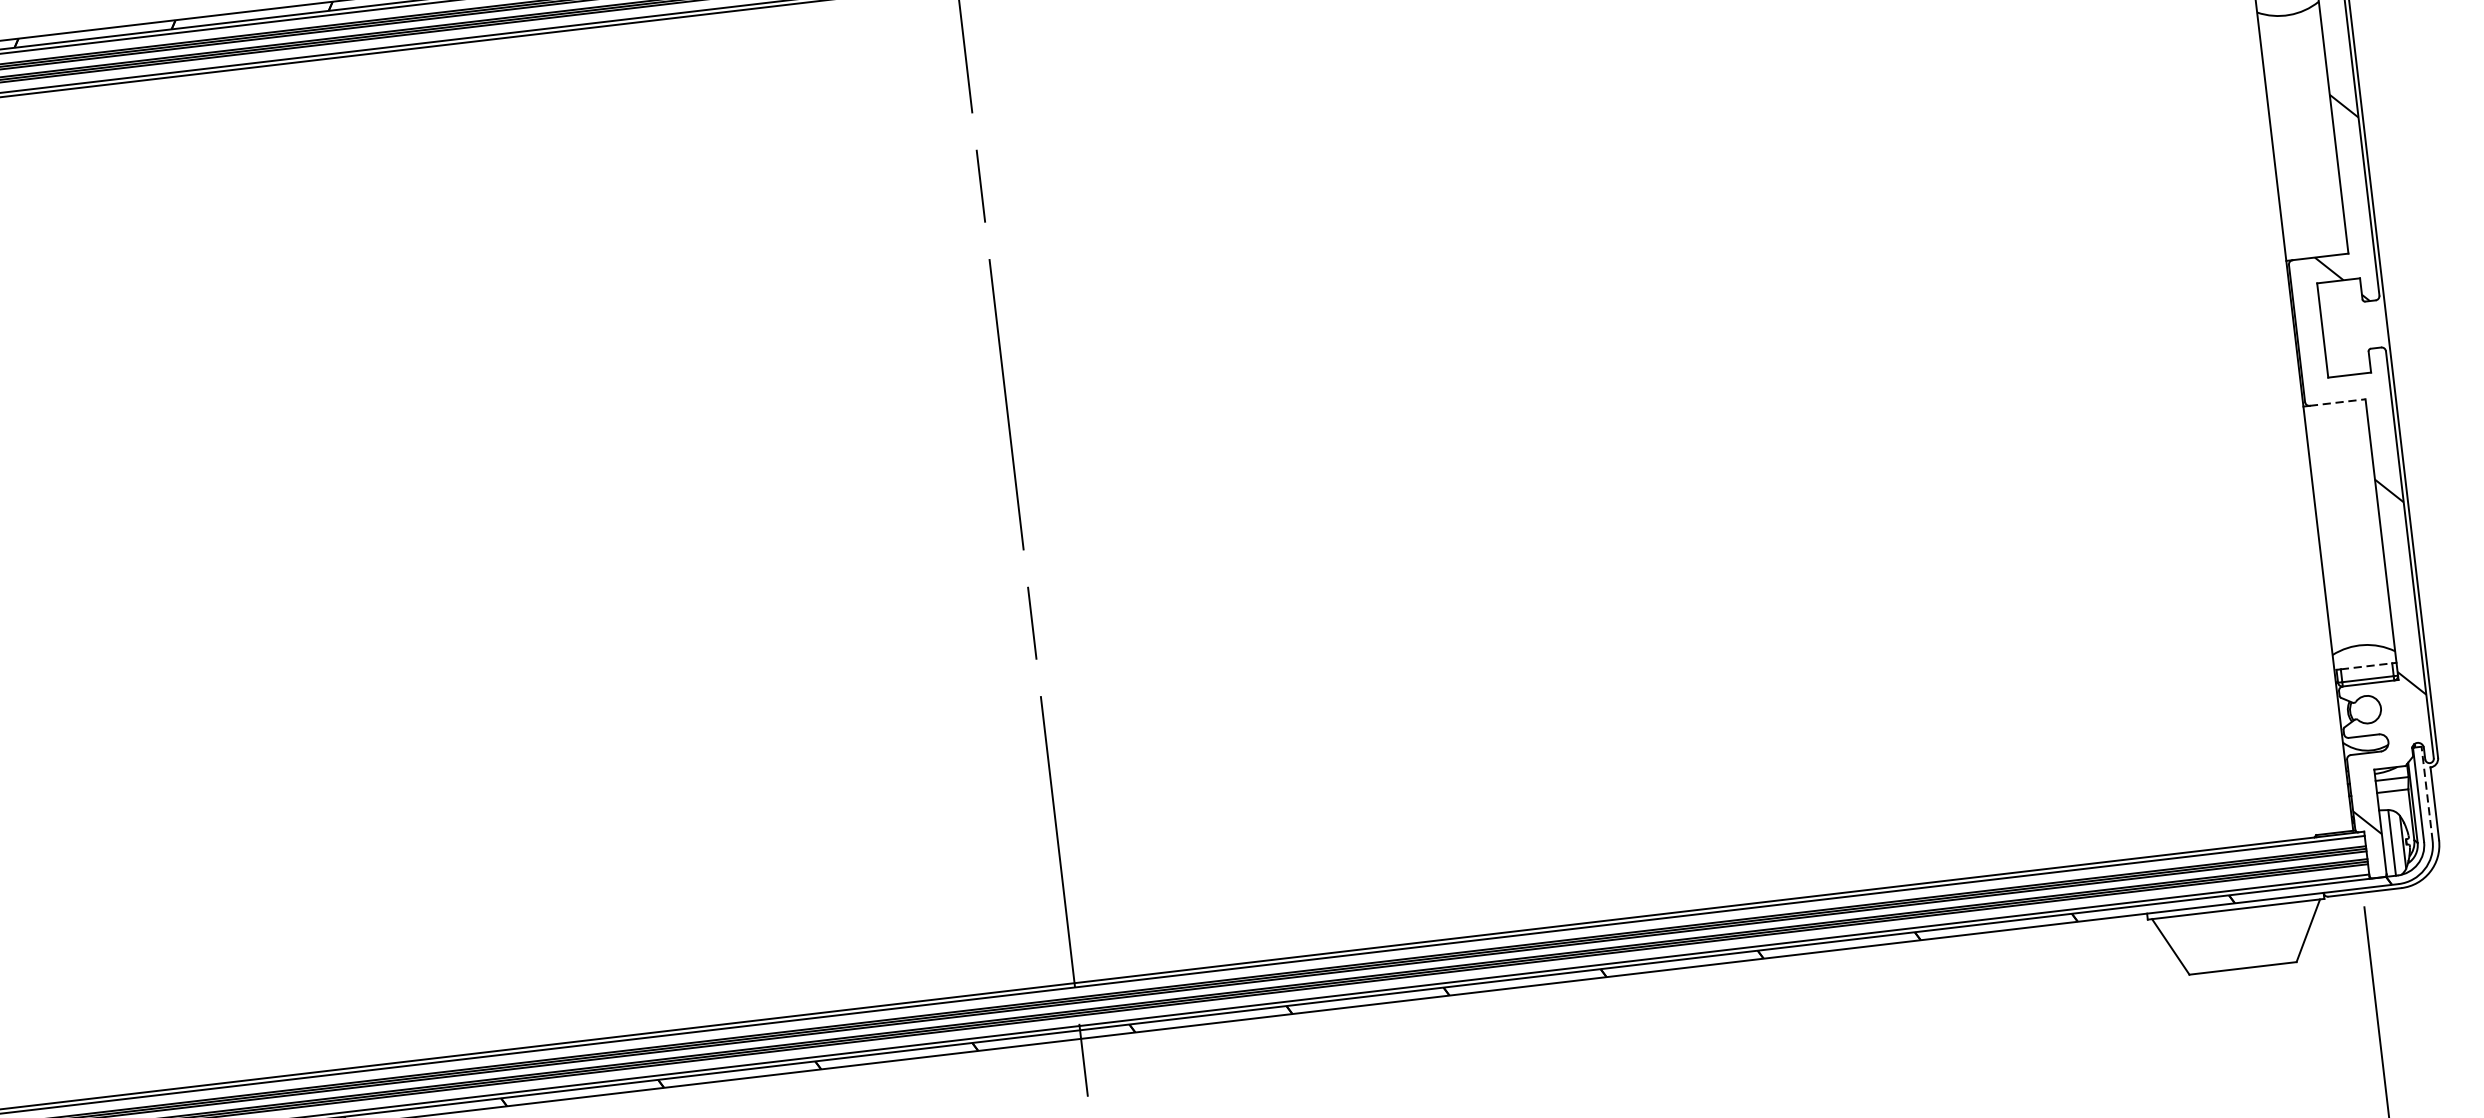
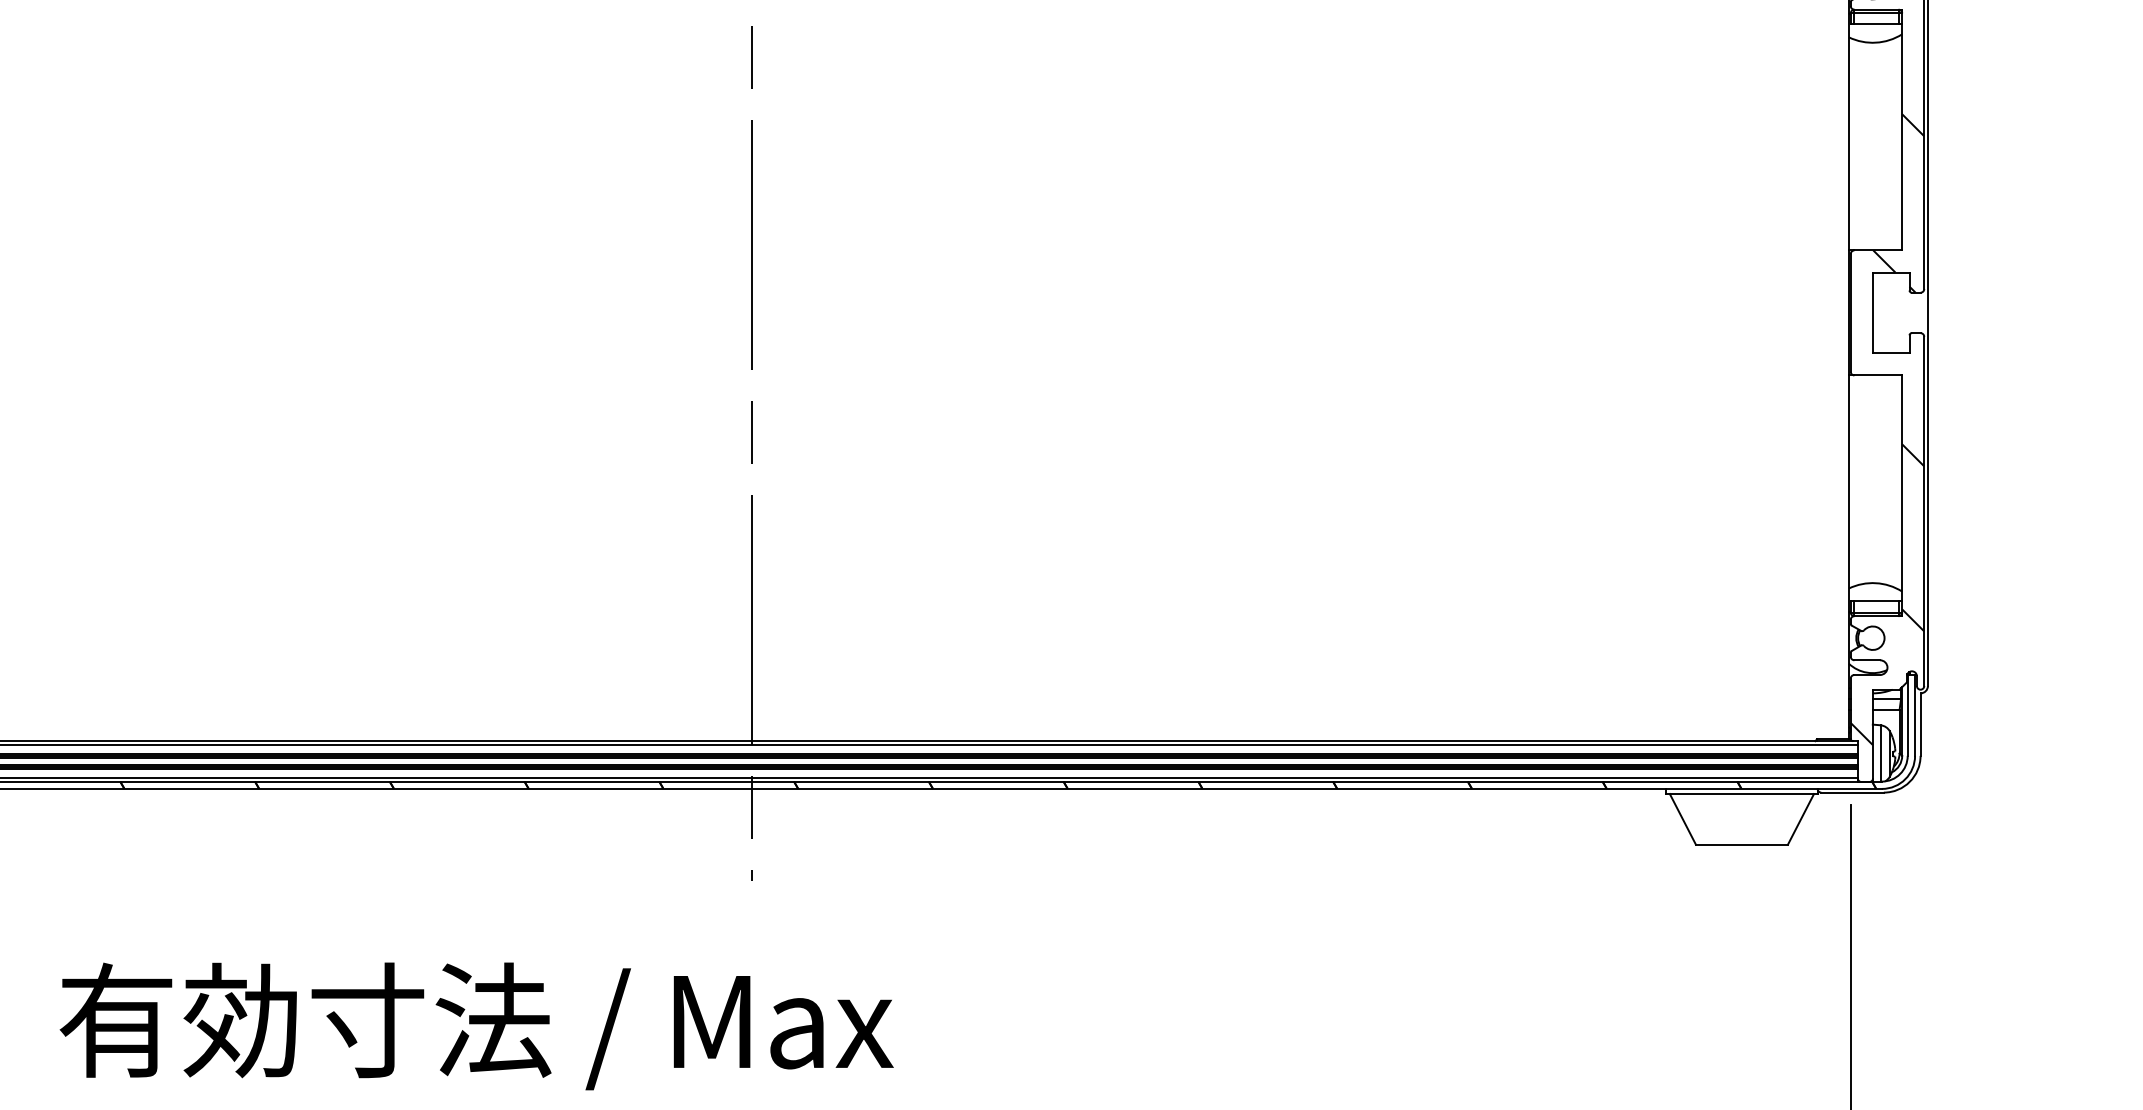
line: (2337, 402) -> (1878, 375), dashed -> solid
line: (2366, 666) -> (1876, 601), dashed -> solid
line: (2427, 792) -> (1915, 714), dashed -> solid

